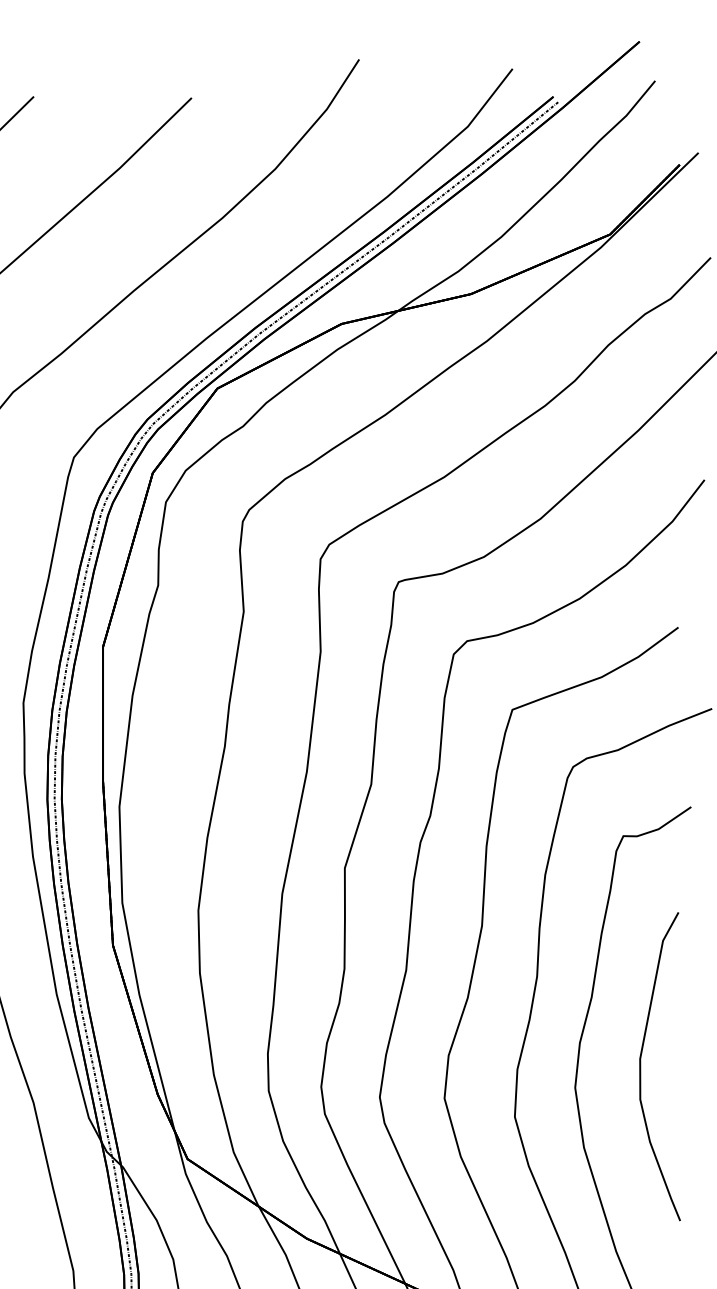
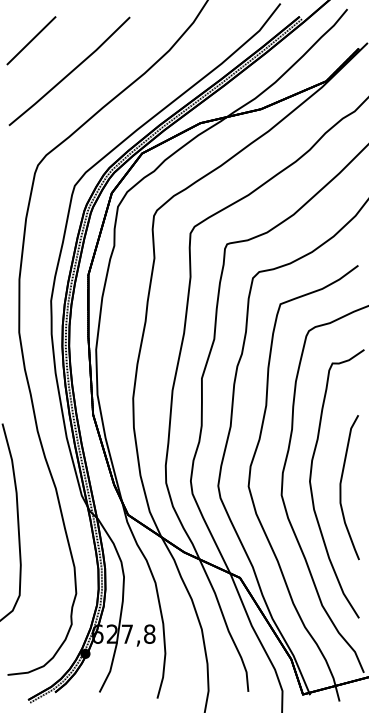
part: (642, 1066) -> (341, 487), moved

